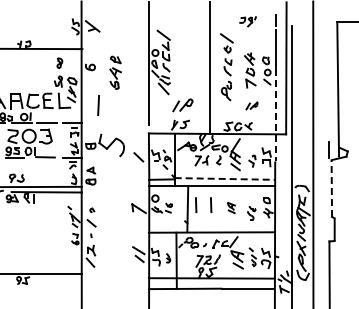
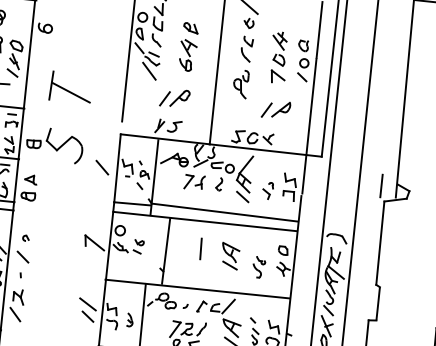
part: (115, 72) -> (188, 46), moved
part: (251, 105) -> (275, 109), size x1.67
line: (112, 108) -> (71, 92), added
line: (275, 114) -> (309, 125), dashed -> solid
line: (225, 178) -> (226, 212), dashed -> solid
line: (331, 188) -> (379, 243), dashed -> solid
line: (196, 205) -> (179, 247), removed
part: (231, 207) -> (230, 255), size x1.67

